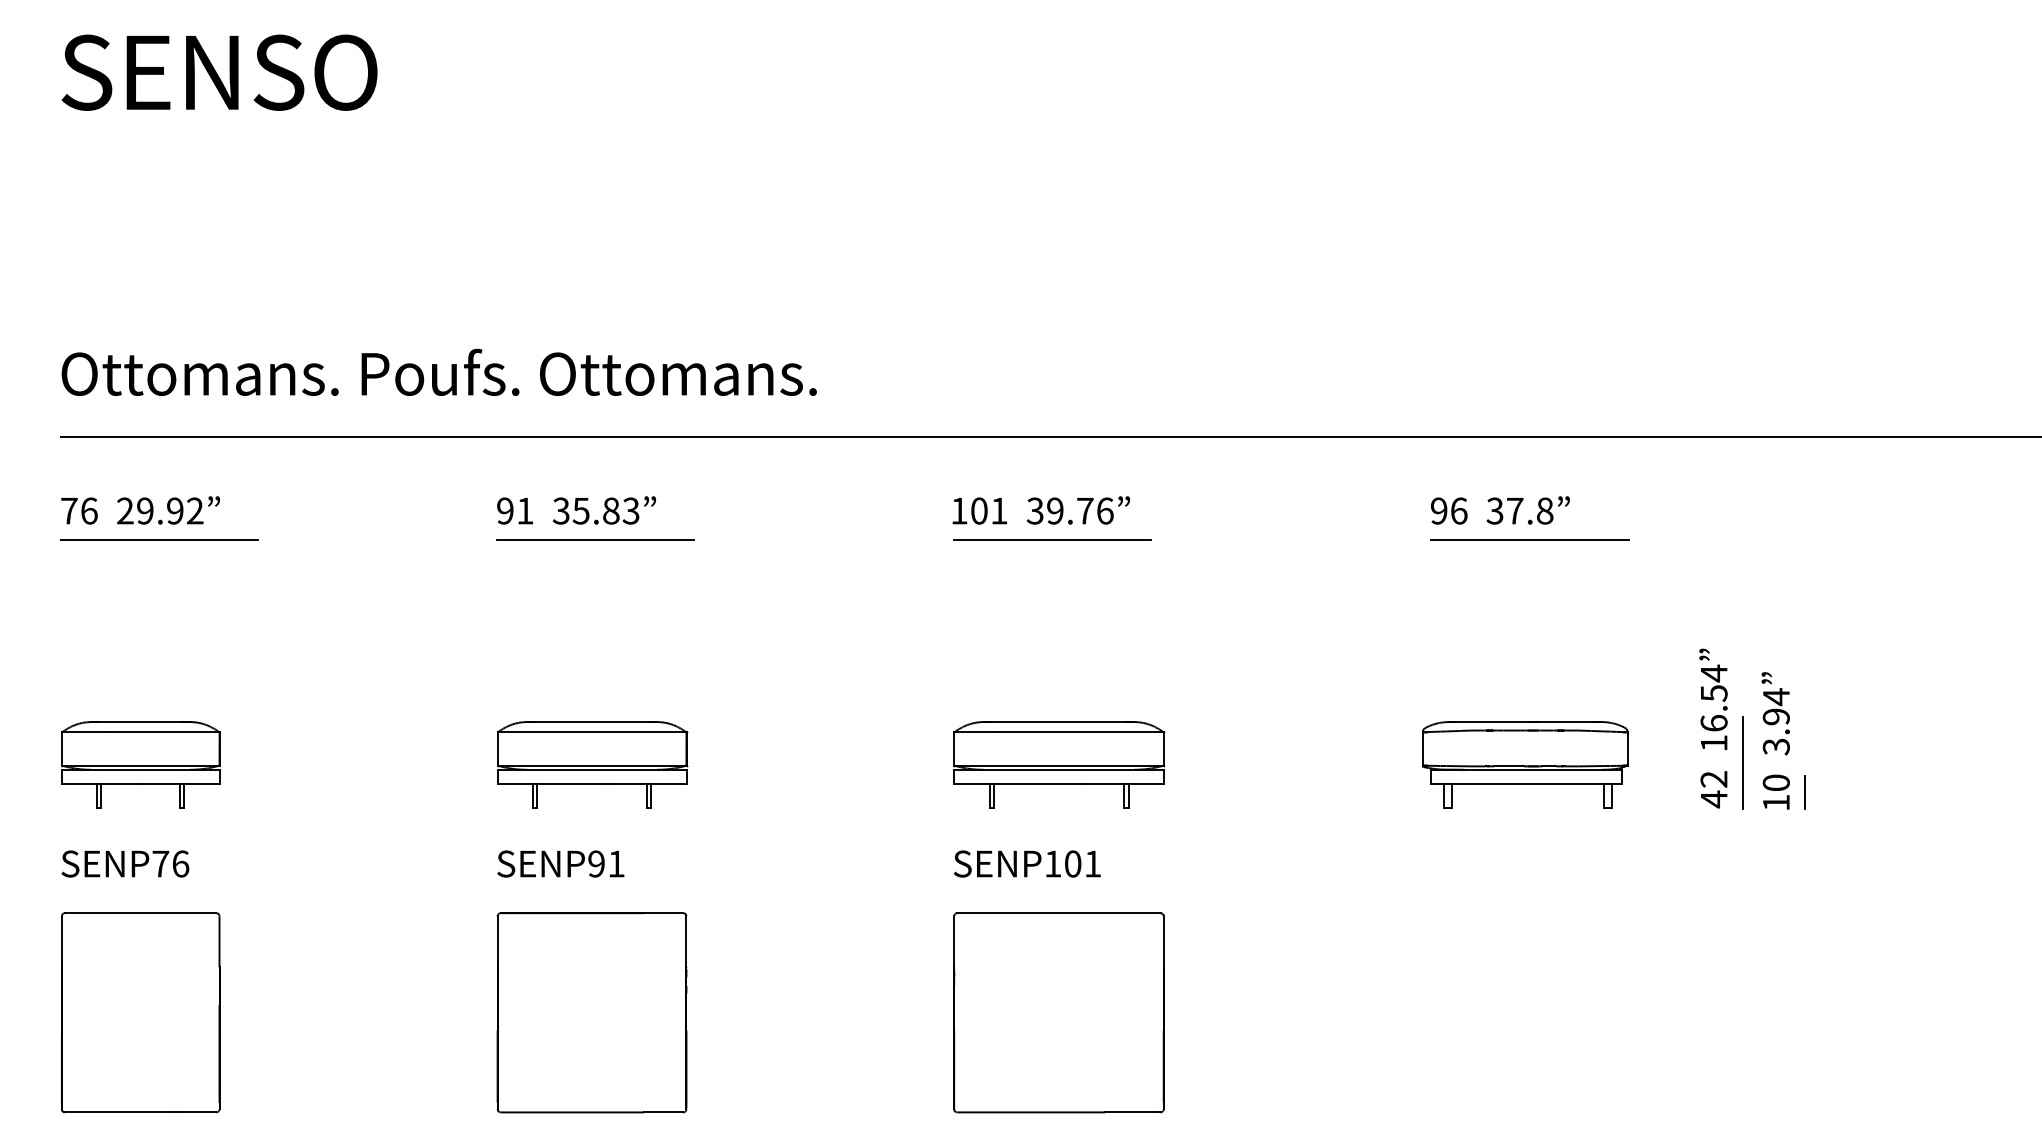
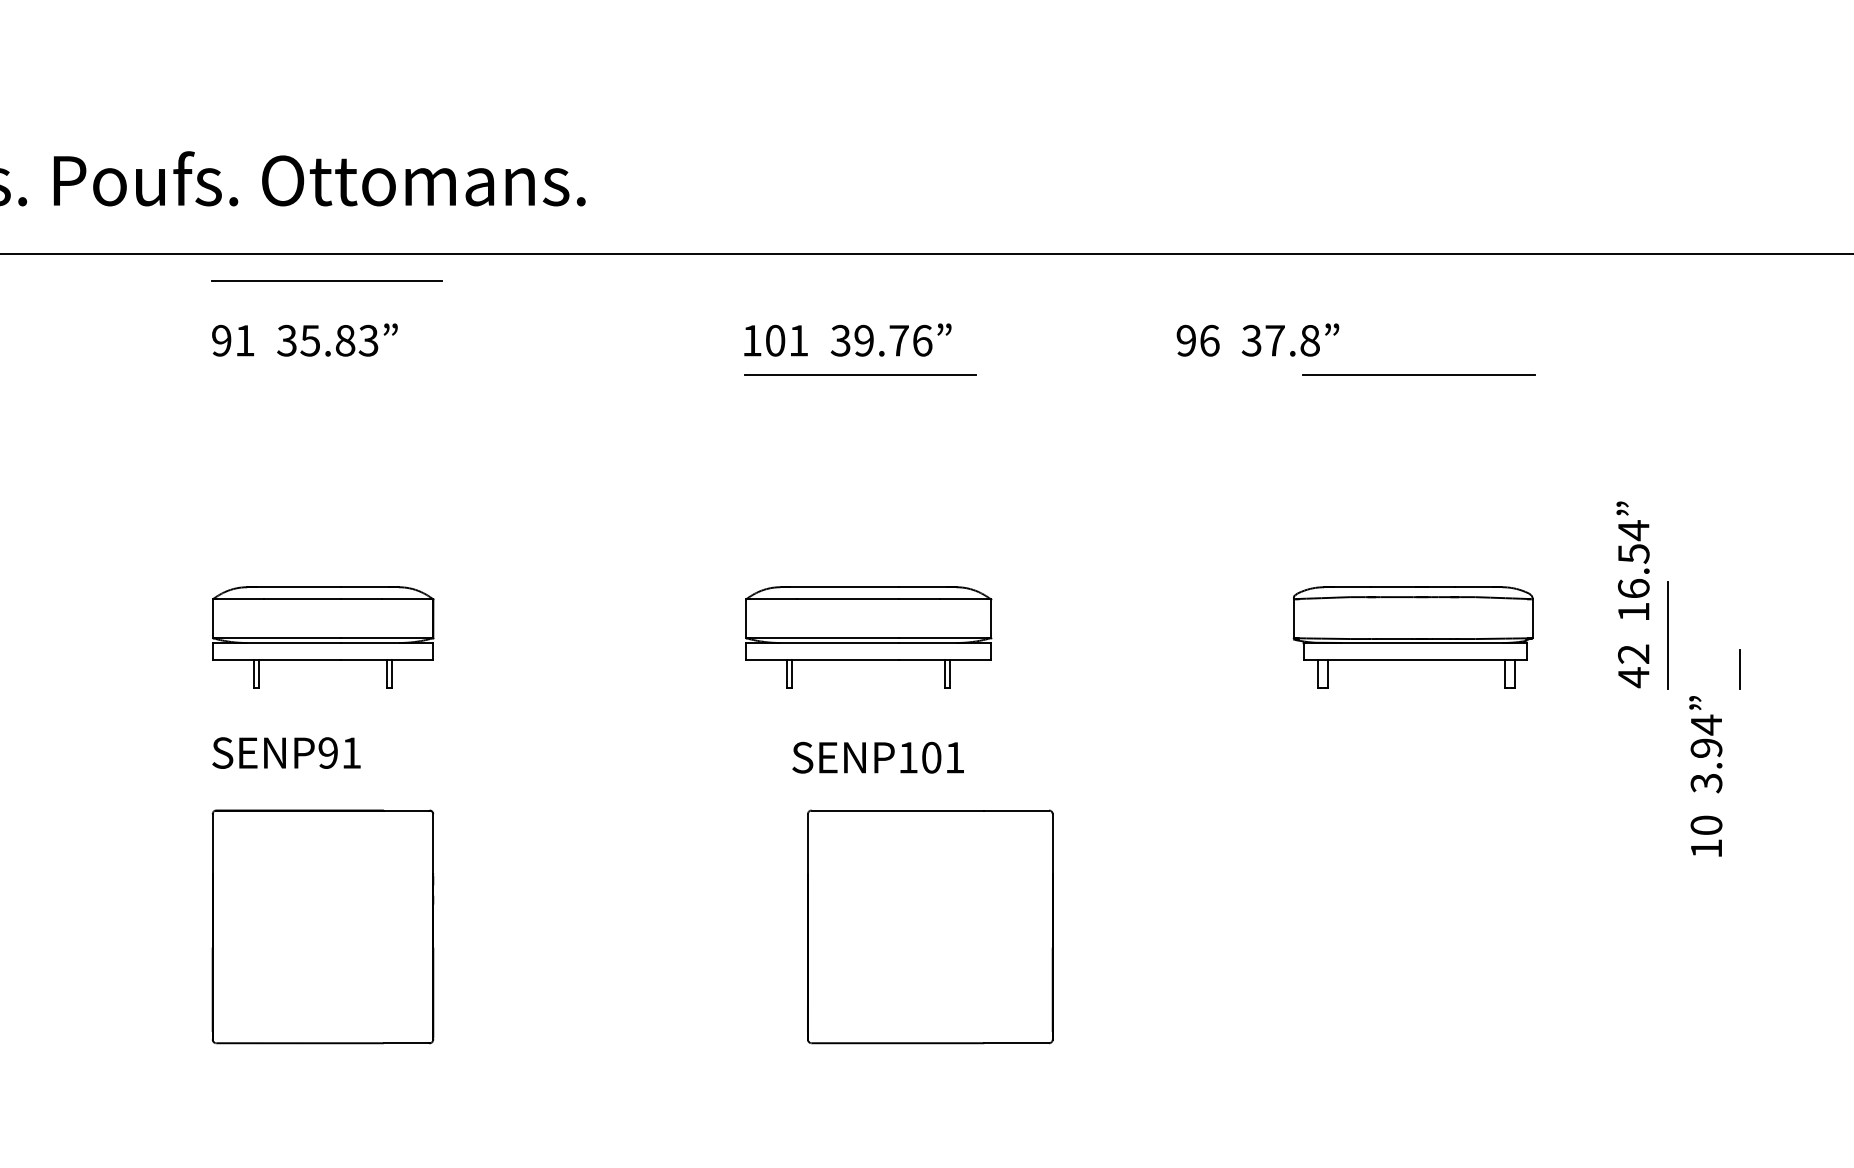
text: (1500, 510) -> (1258, 340), moved
line: (595, 539) -> (327, 280), moved
text: (1775, 740) -> (1705, 775), moved
text: (1026, 863) -> (877, 757), moved
part: (1058, 1012) -> (929, 926), moved

